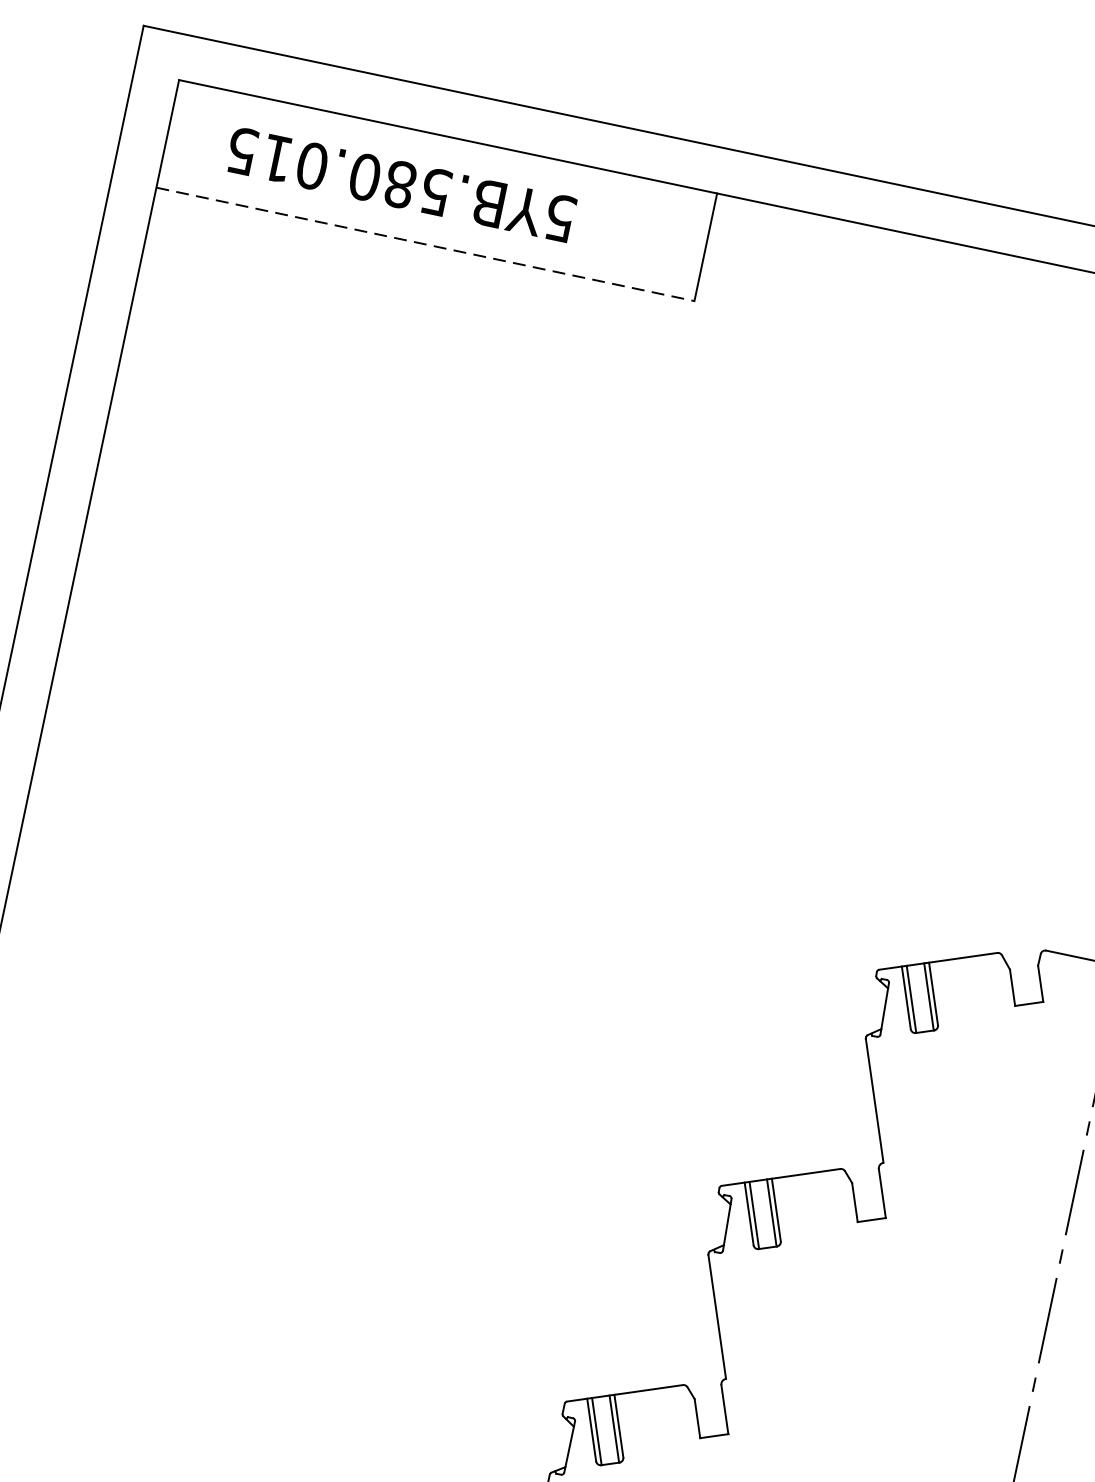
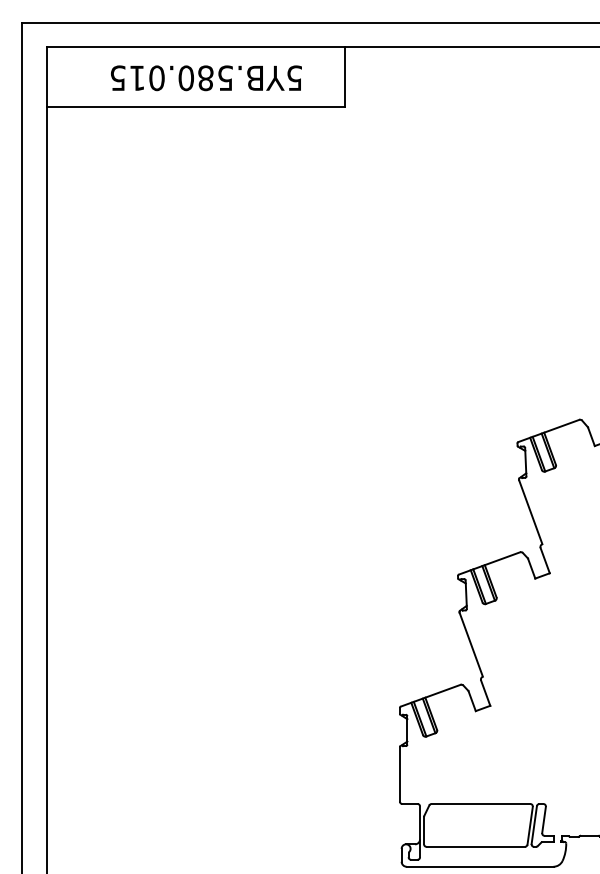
text: (401, 185) -> (206, 78), moved
line: (426, 245) -> (196, 107), dashed -> solid

